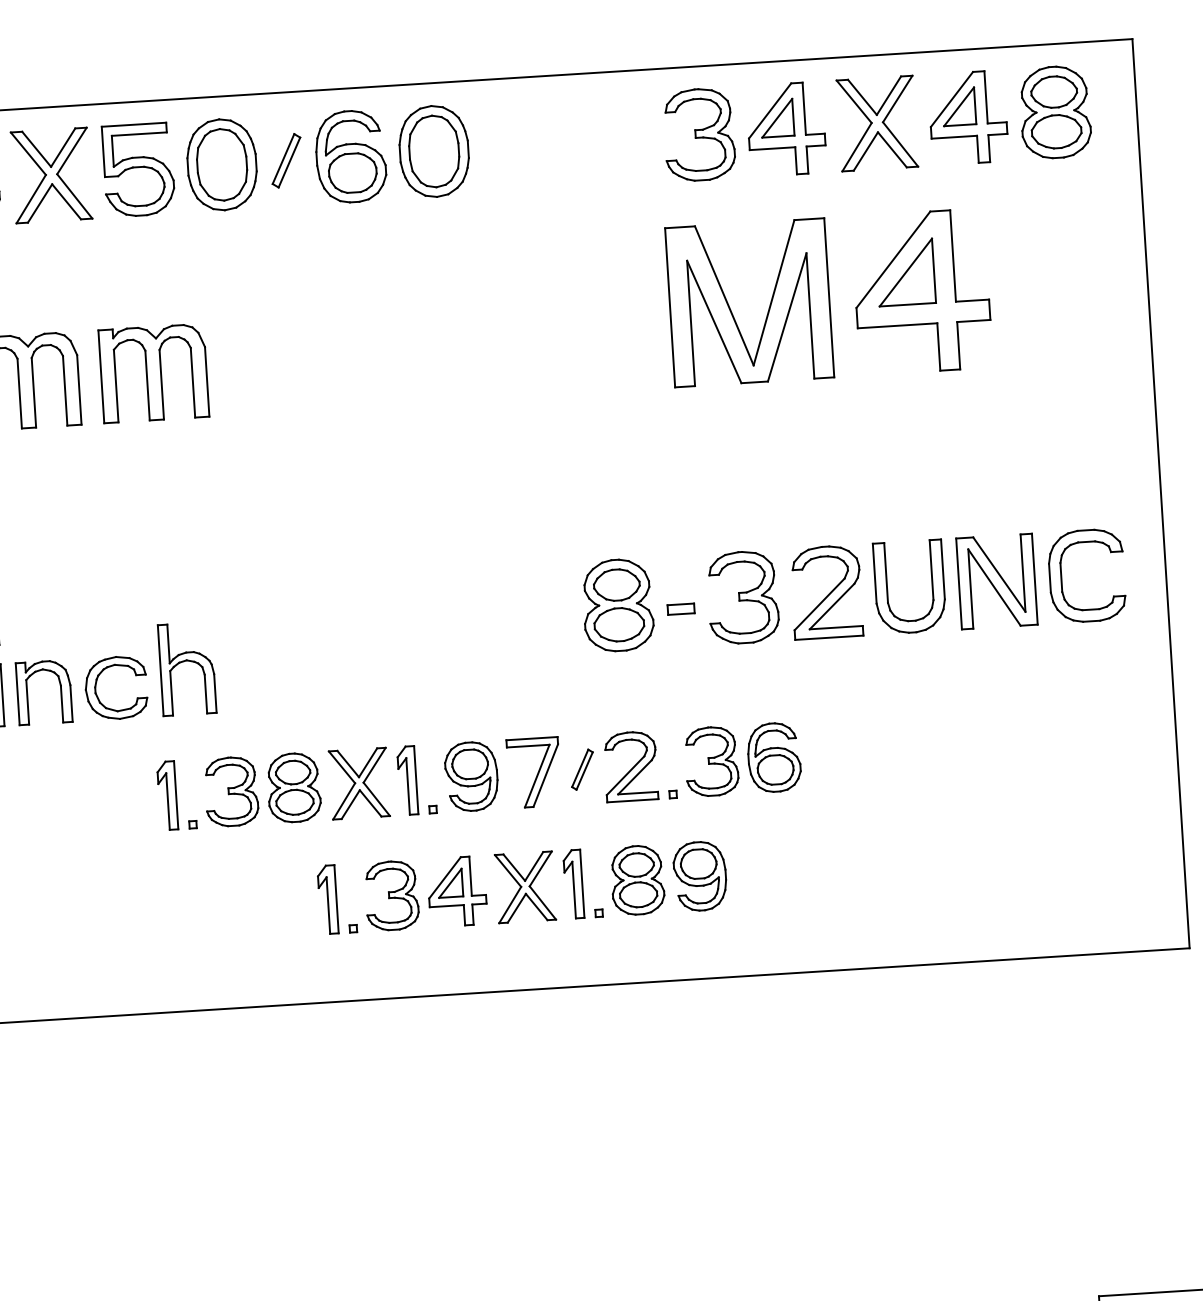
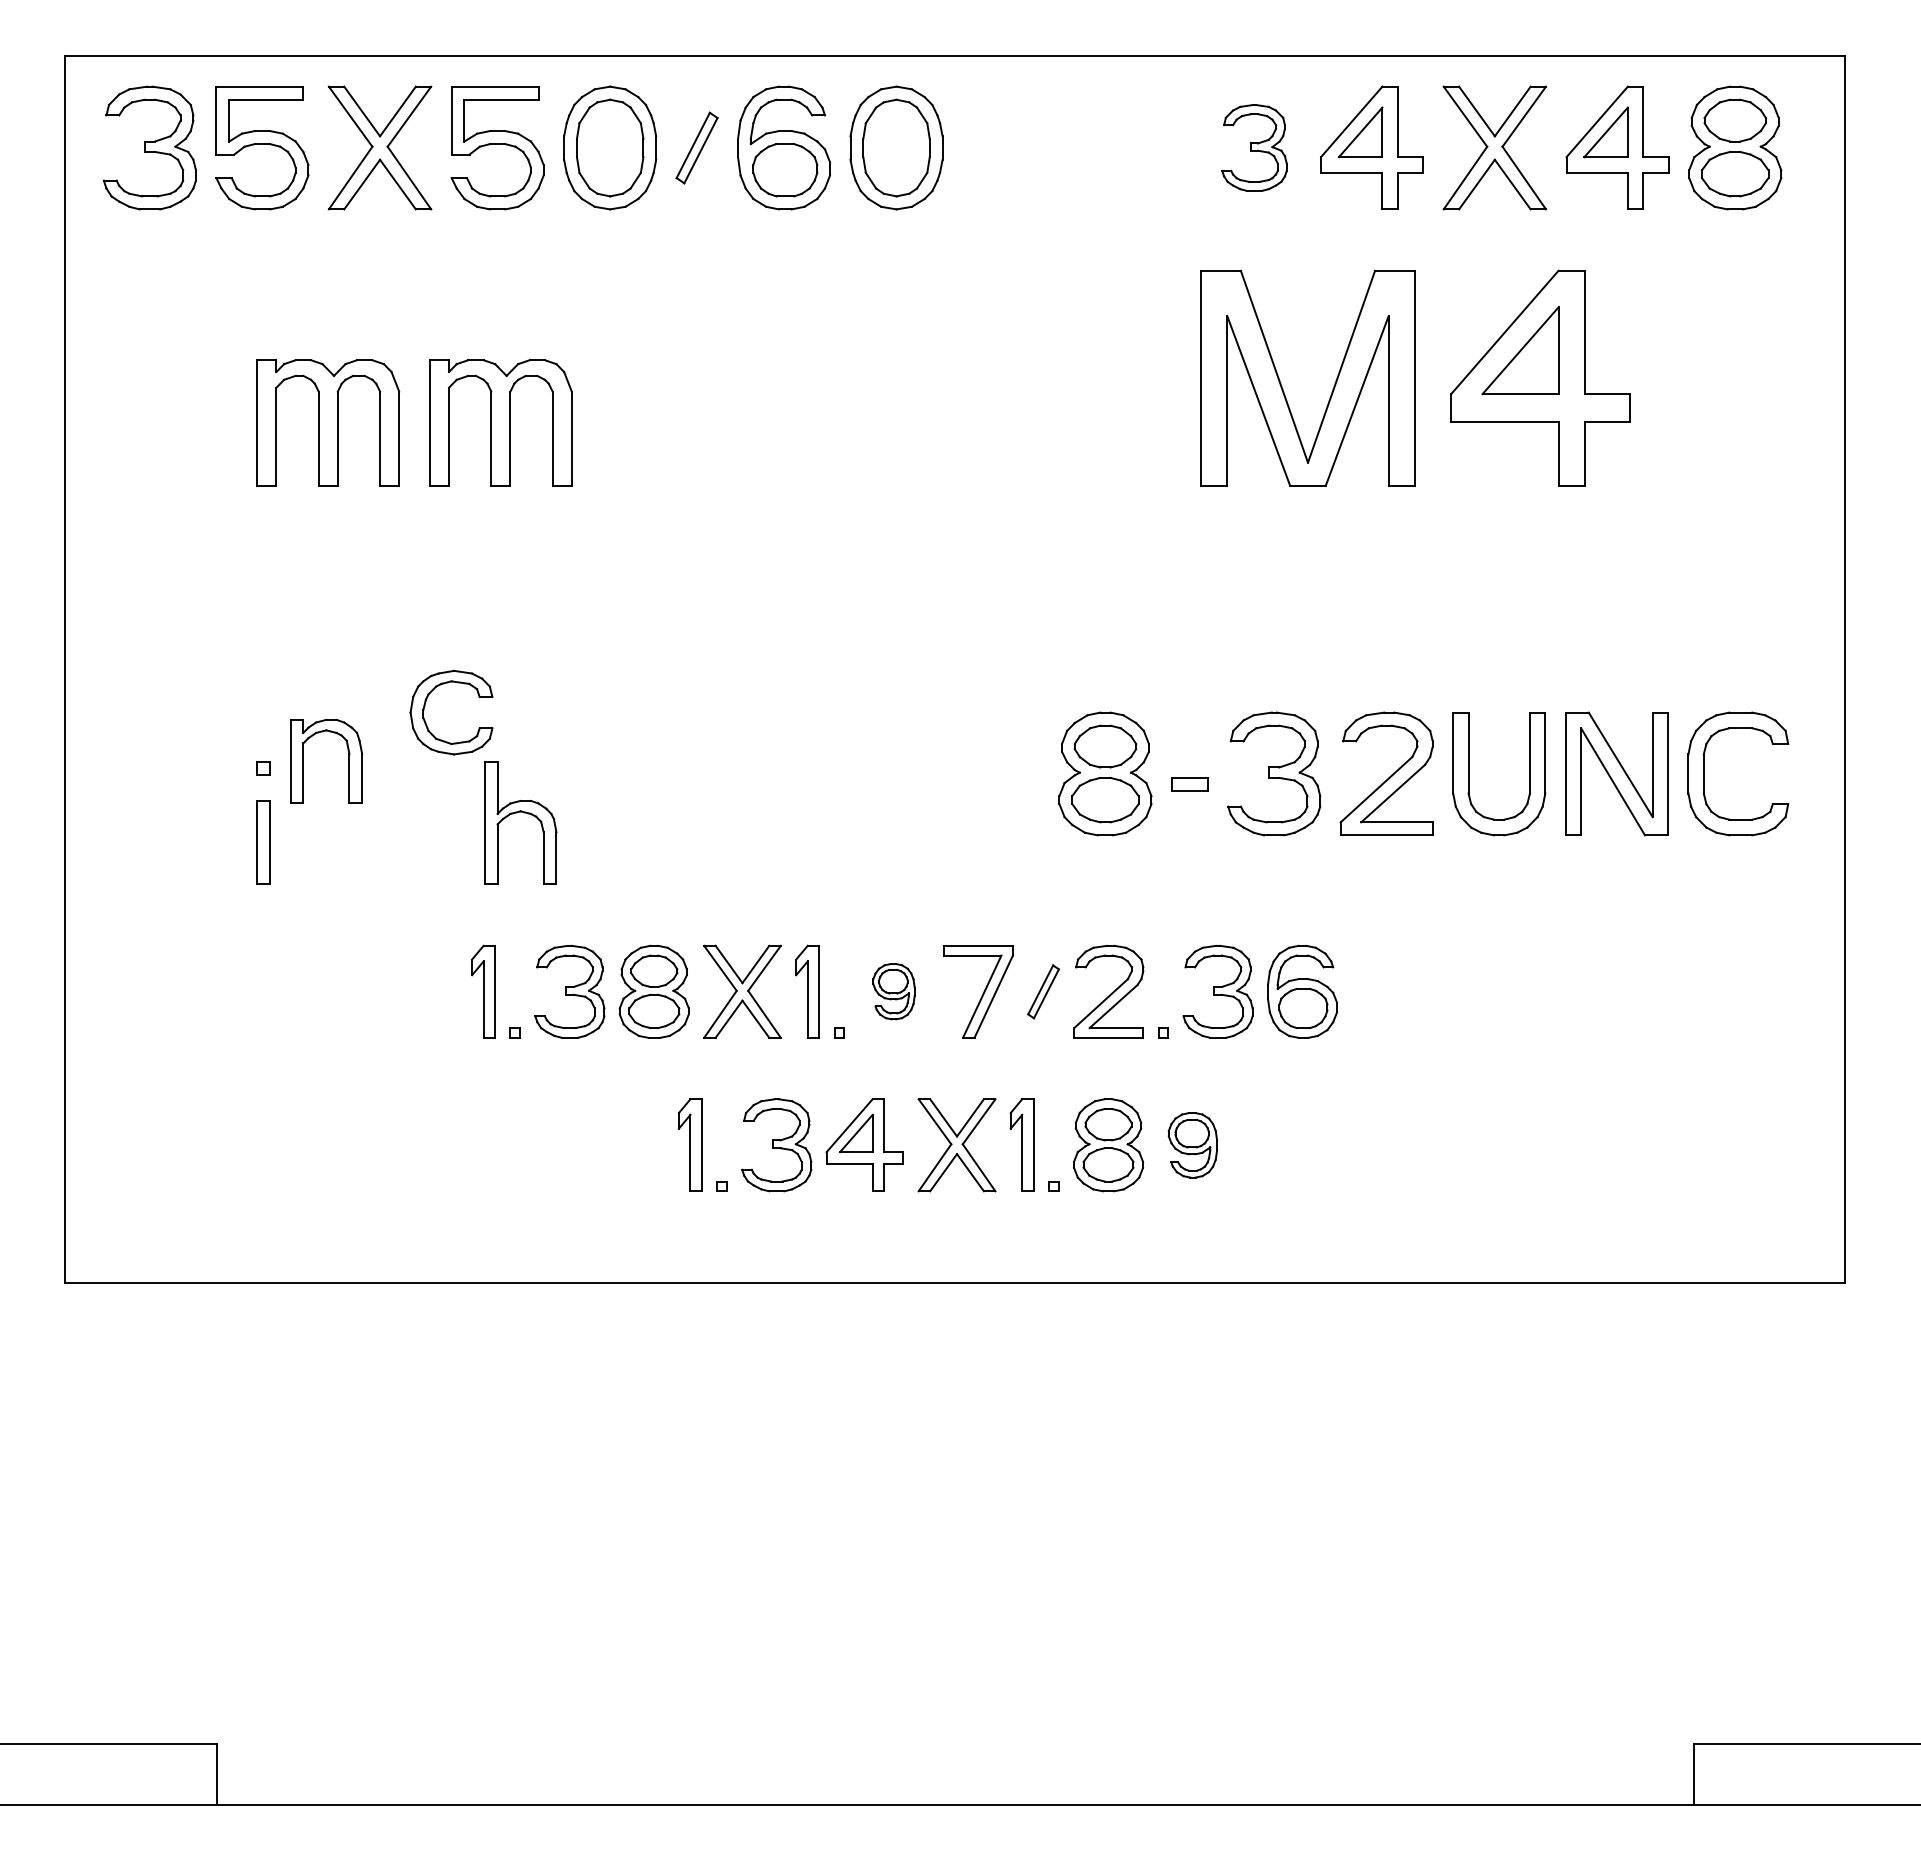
part: (699, 134) -> (1254, 147), size x0.7
part: (96, 684) -> (425, 706), moved
part: (60, 690) -> (348, 760), moved
part: (471, 776) -> (893, 991), size x0.6
part: (699, 876) -> (1192, 1145), size x0.7

